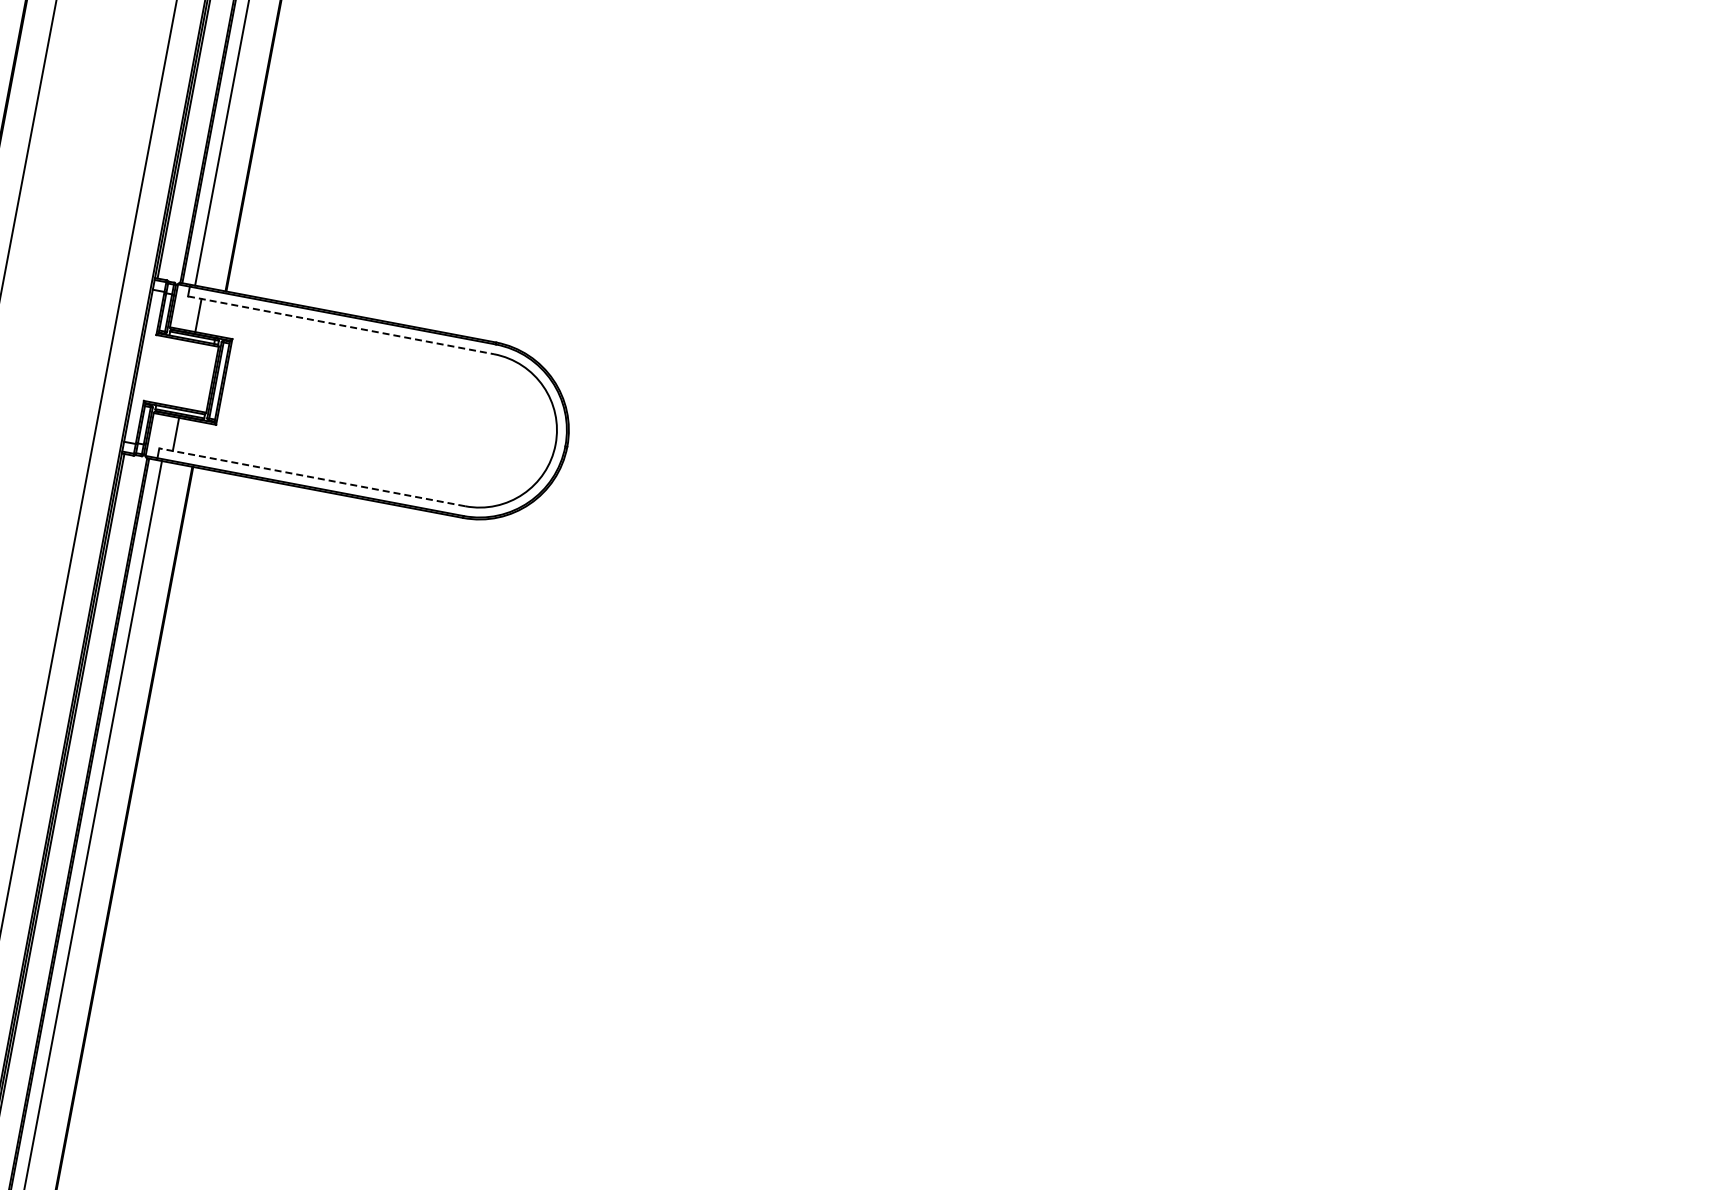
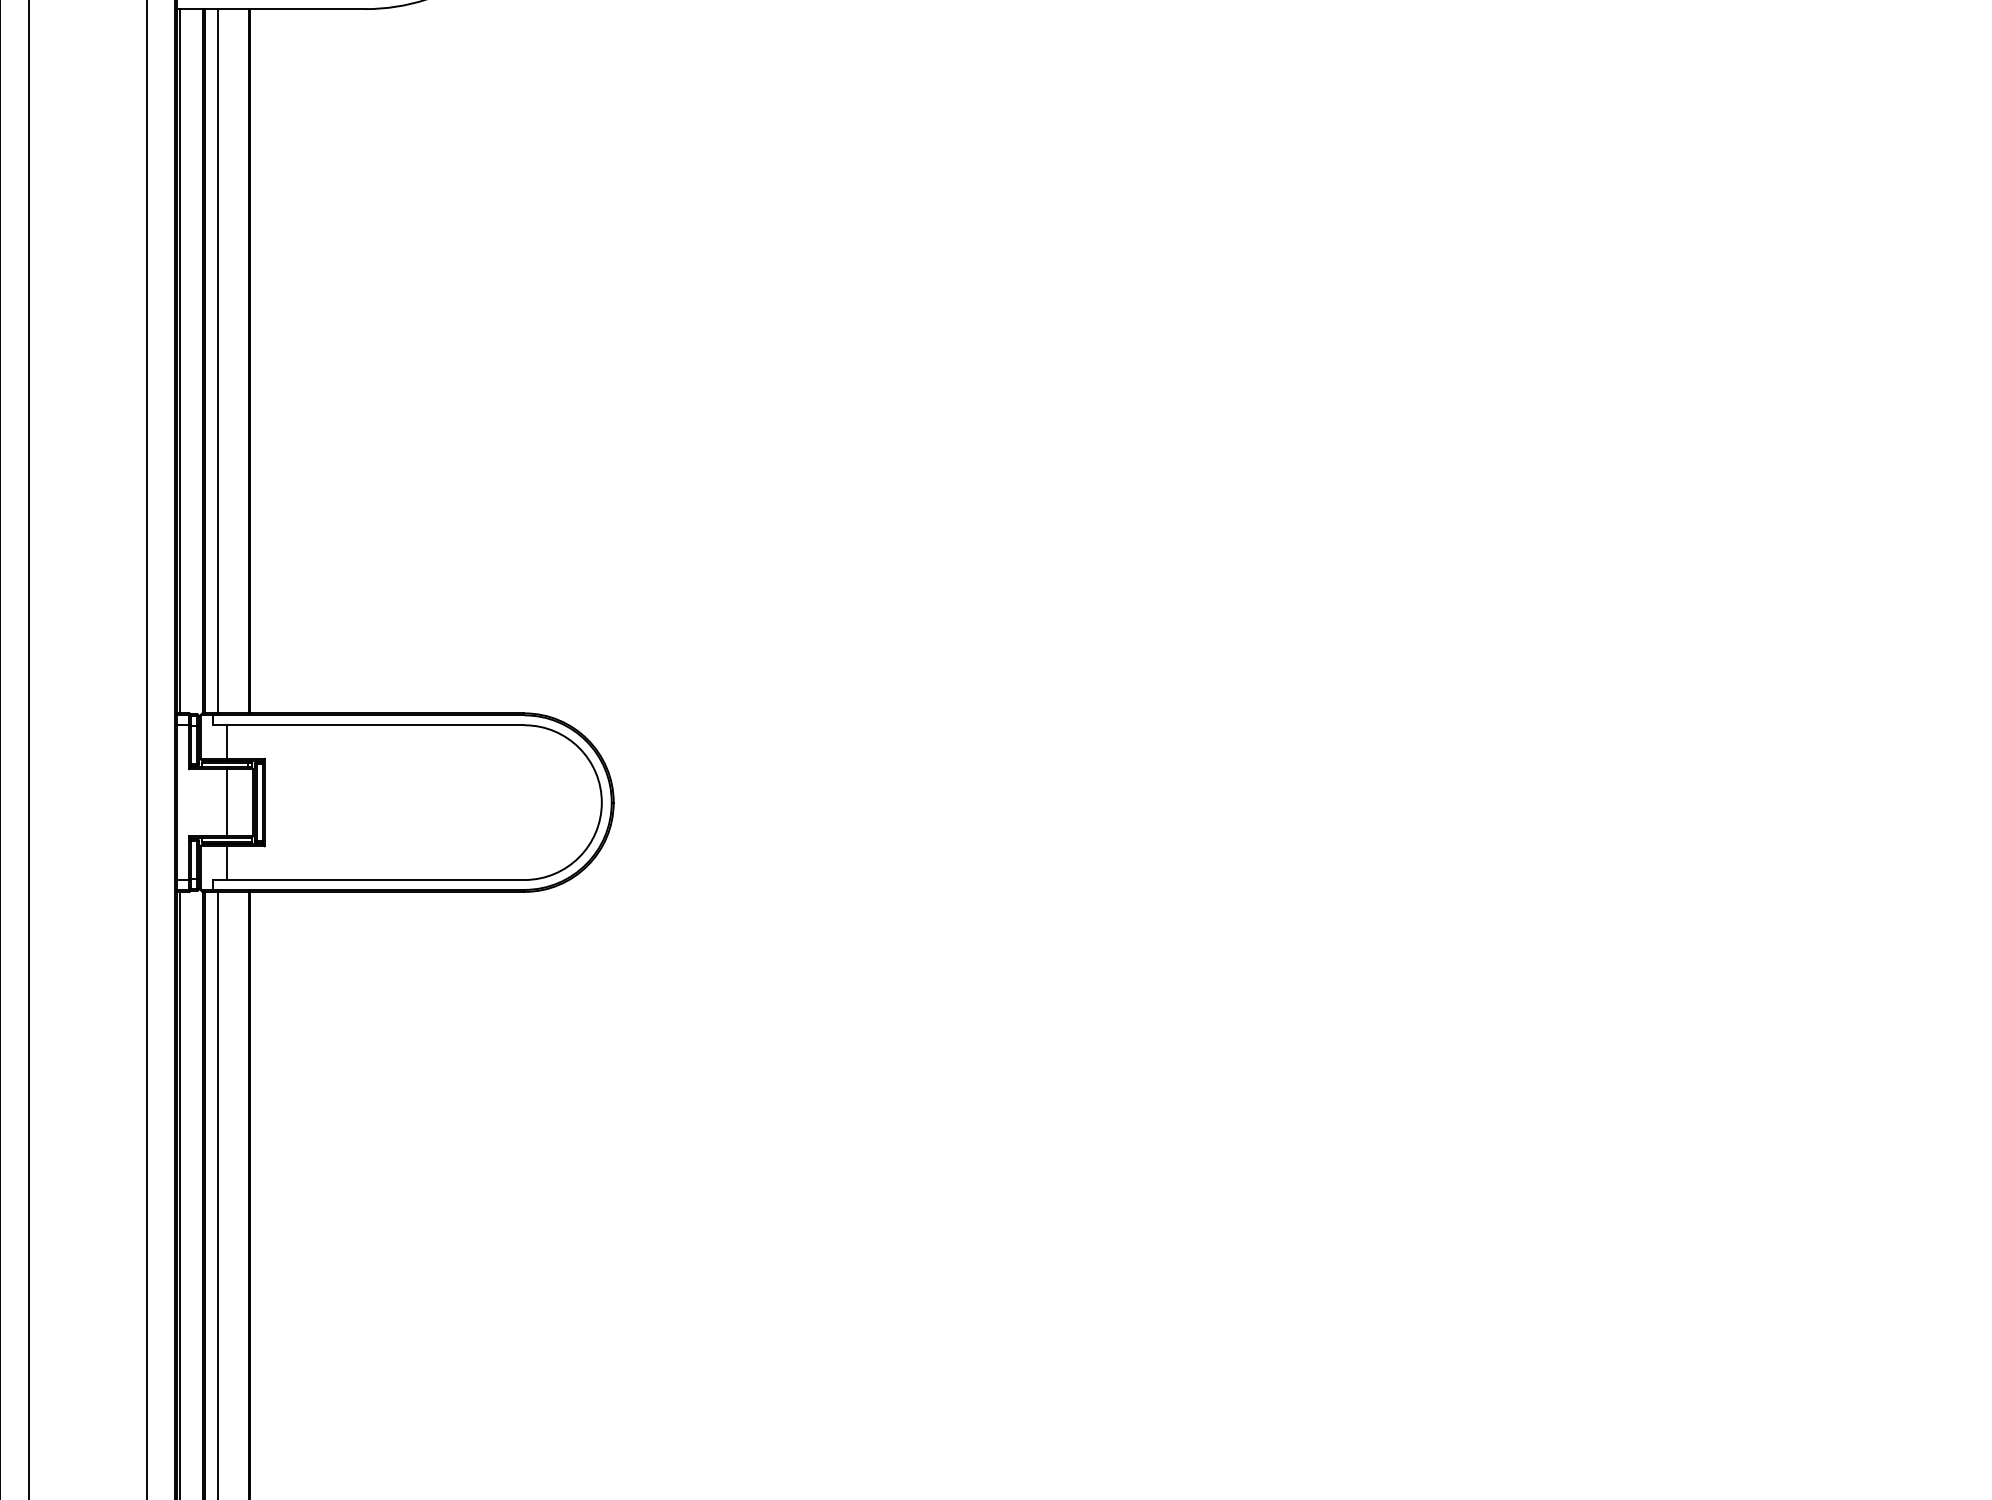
line: (340, 325) -> (368, 725), dashed -> solid
line: (186, 374) -> (226, 802), added
line: (311, 477) -> (368, 880), dashed -> solid

